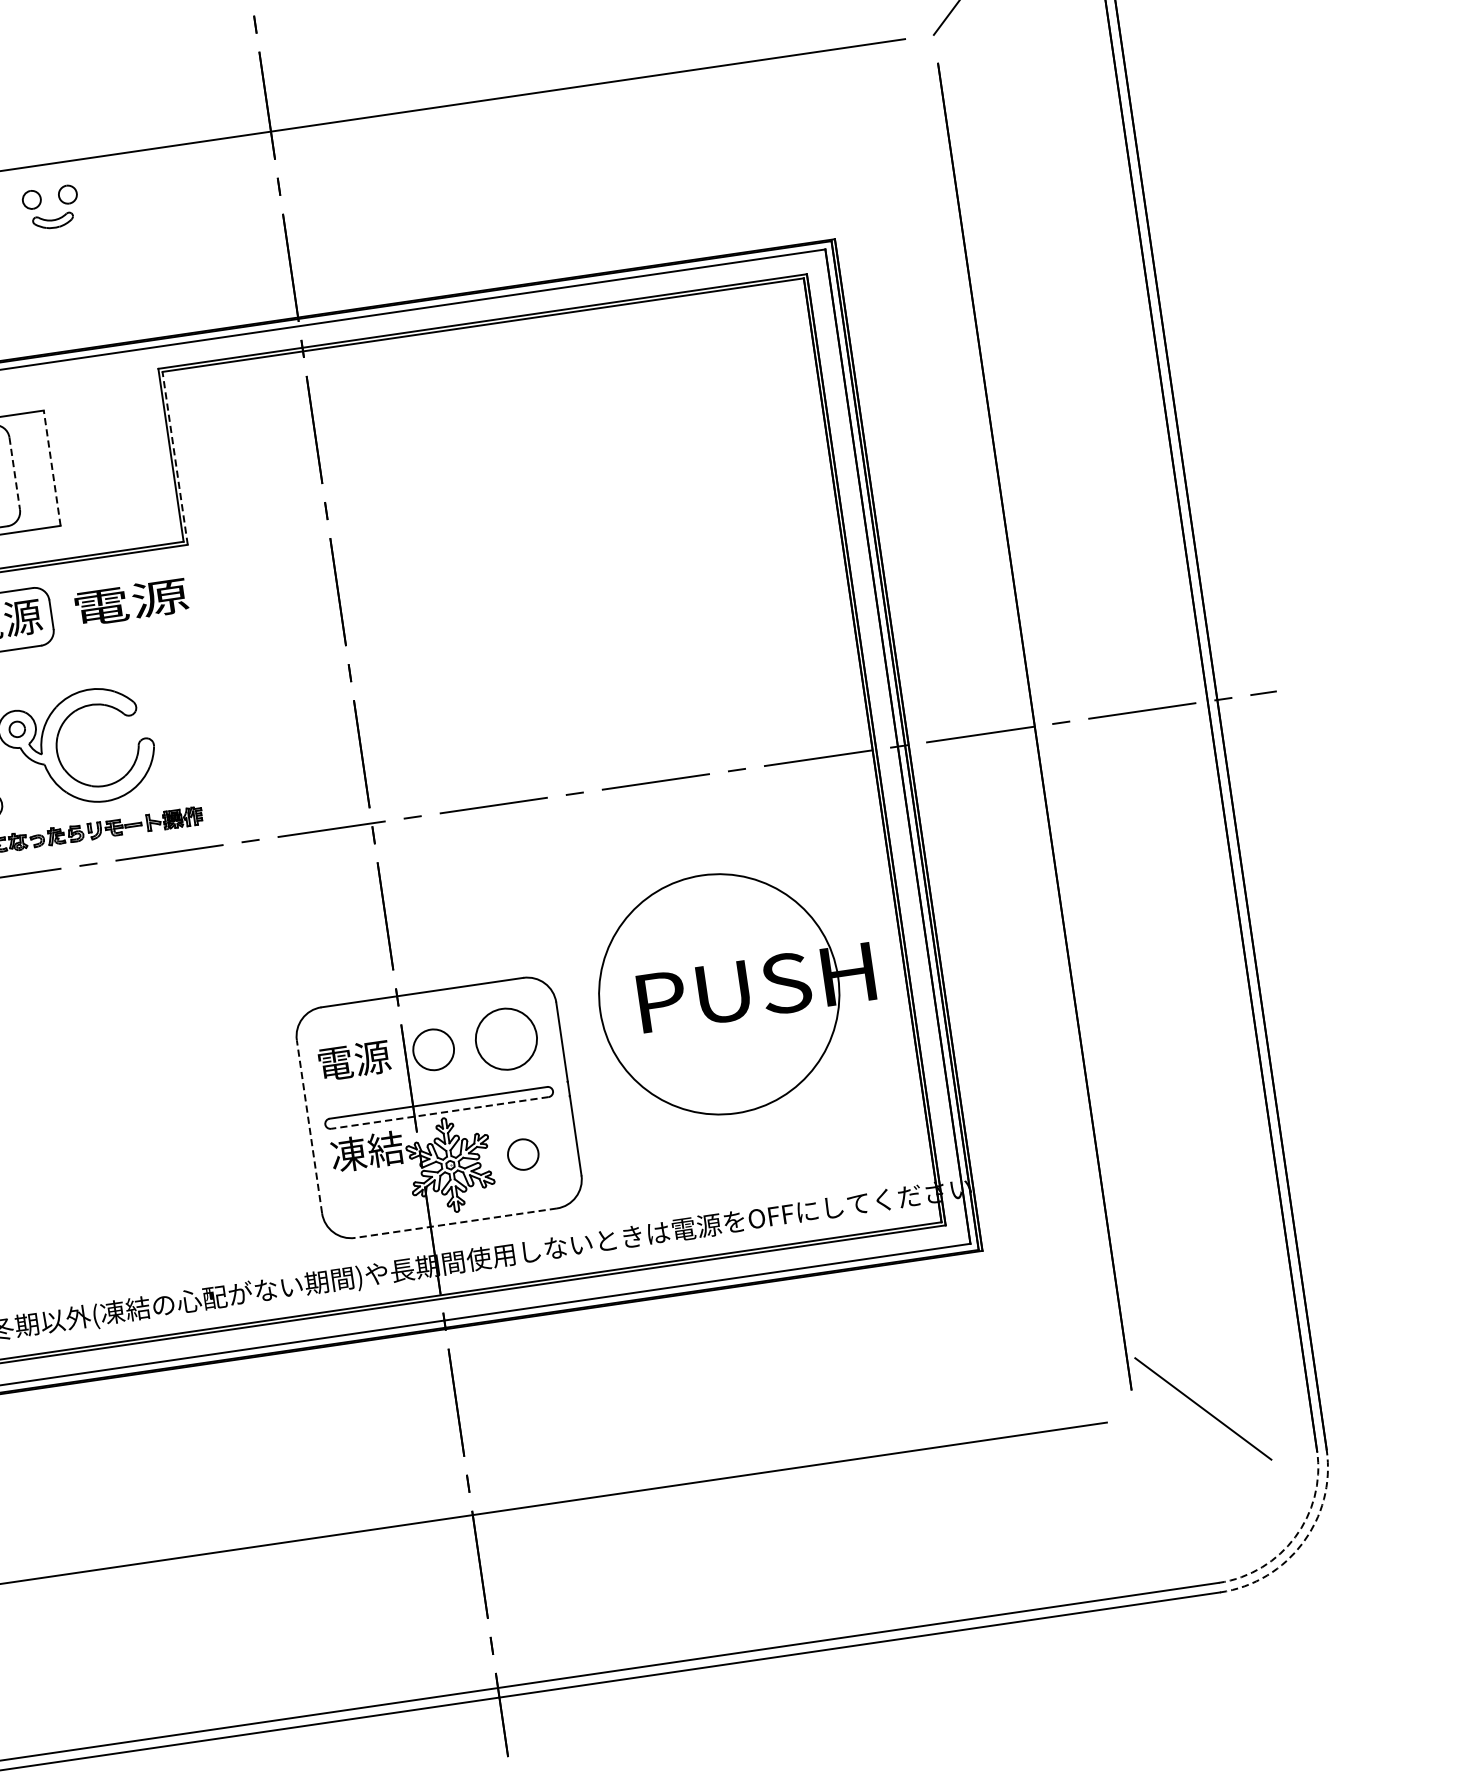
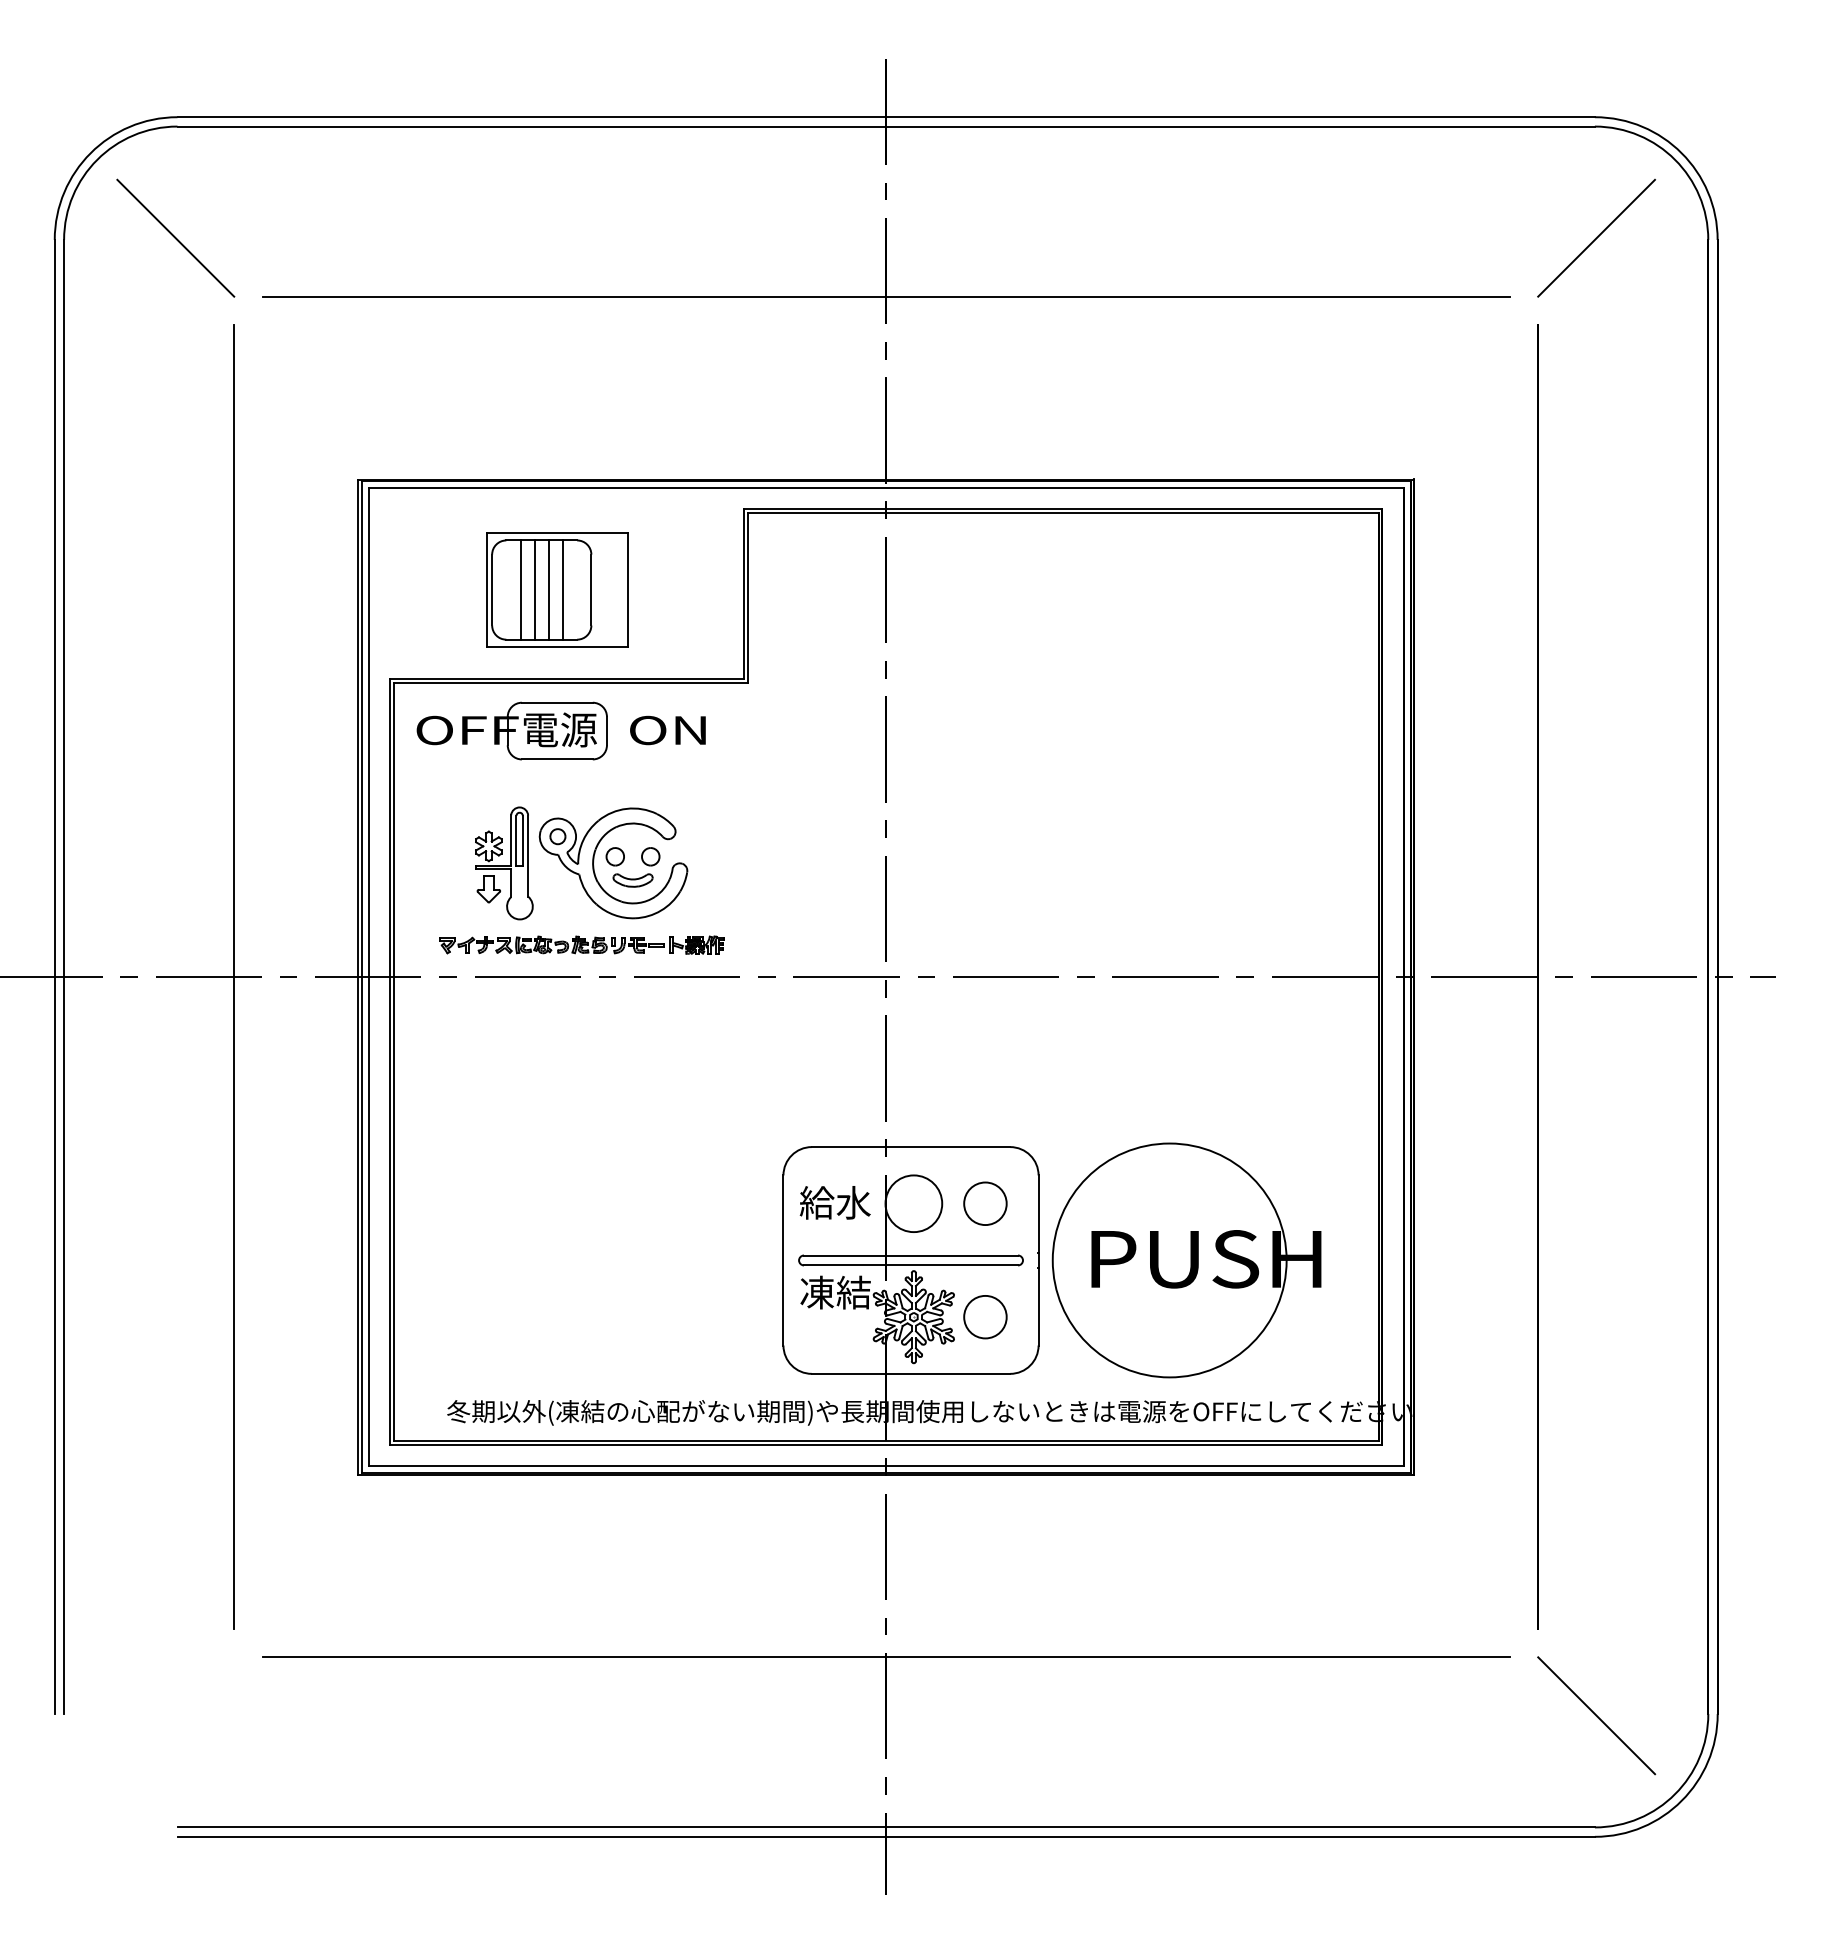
part: (41, 204) -> (623, 862), moved
line: (175, 457) -> (748, 597), dashed -> solid
line: (52, 468) -> (628, 590), dashed -> solid
line: (14, 474) -> (591, 590), dashed -> solid
text: (131, 601) -> (685, 729), 電源 -> ON
part: (736, 991) -> (1186, 1260), moved
circle: (506, 1038) -> (985, 1203), size x0.71
circle: (433, 1049) -> (913, 1203), size x1.43
text: (352, 1060) -> (834, 1202), 電源 -> 給水
line: (439, 1113) -> (910, 1265), dashed -> solid
line: (309, 1125) -> (783, 1259), dashed -> solid
circle: (523, 1154) -> (985, 1317), size x1.43
line: (455, 1222) -> (910, 1373), dashed -> solid
line: (1203, 1408) -> (1596, 1715), moved
arc: (1295, 1537) -> (1675, 1794), dashed -> solid
arc: (1302, 1542) -> (1681, 1800), dashed -> solid

